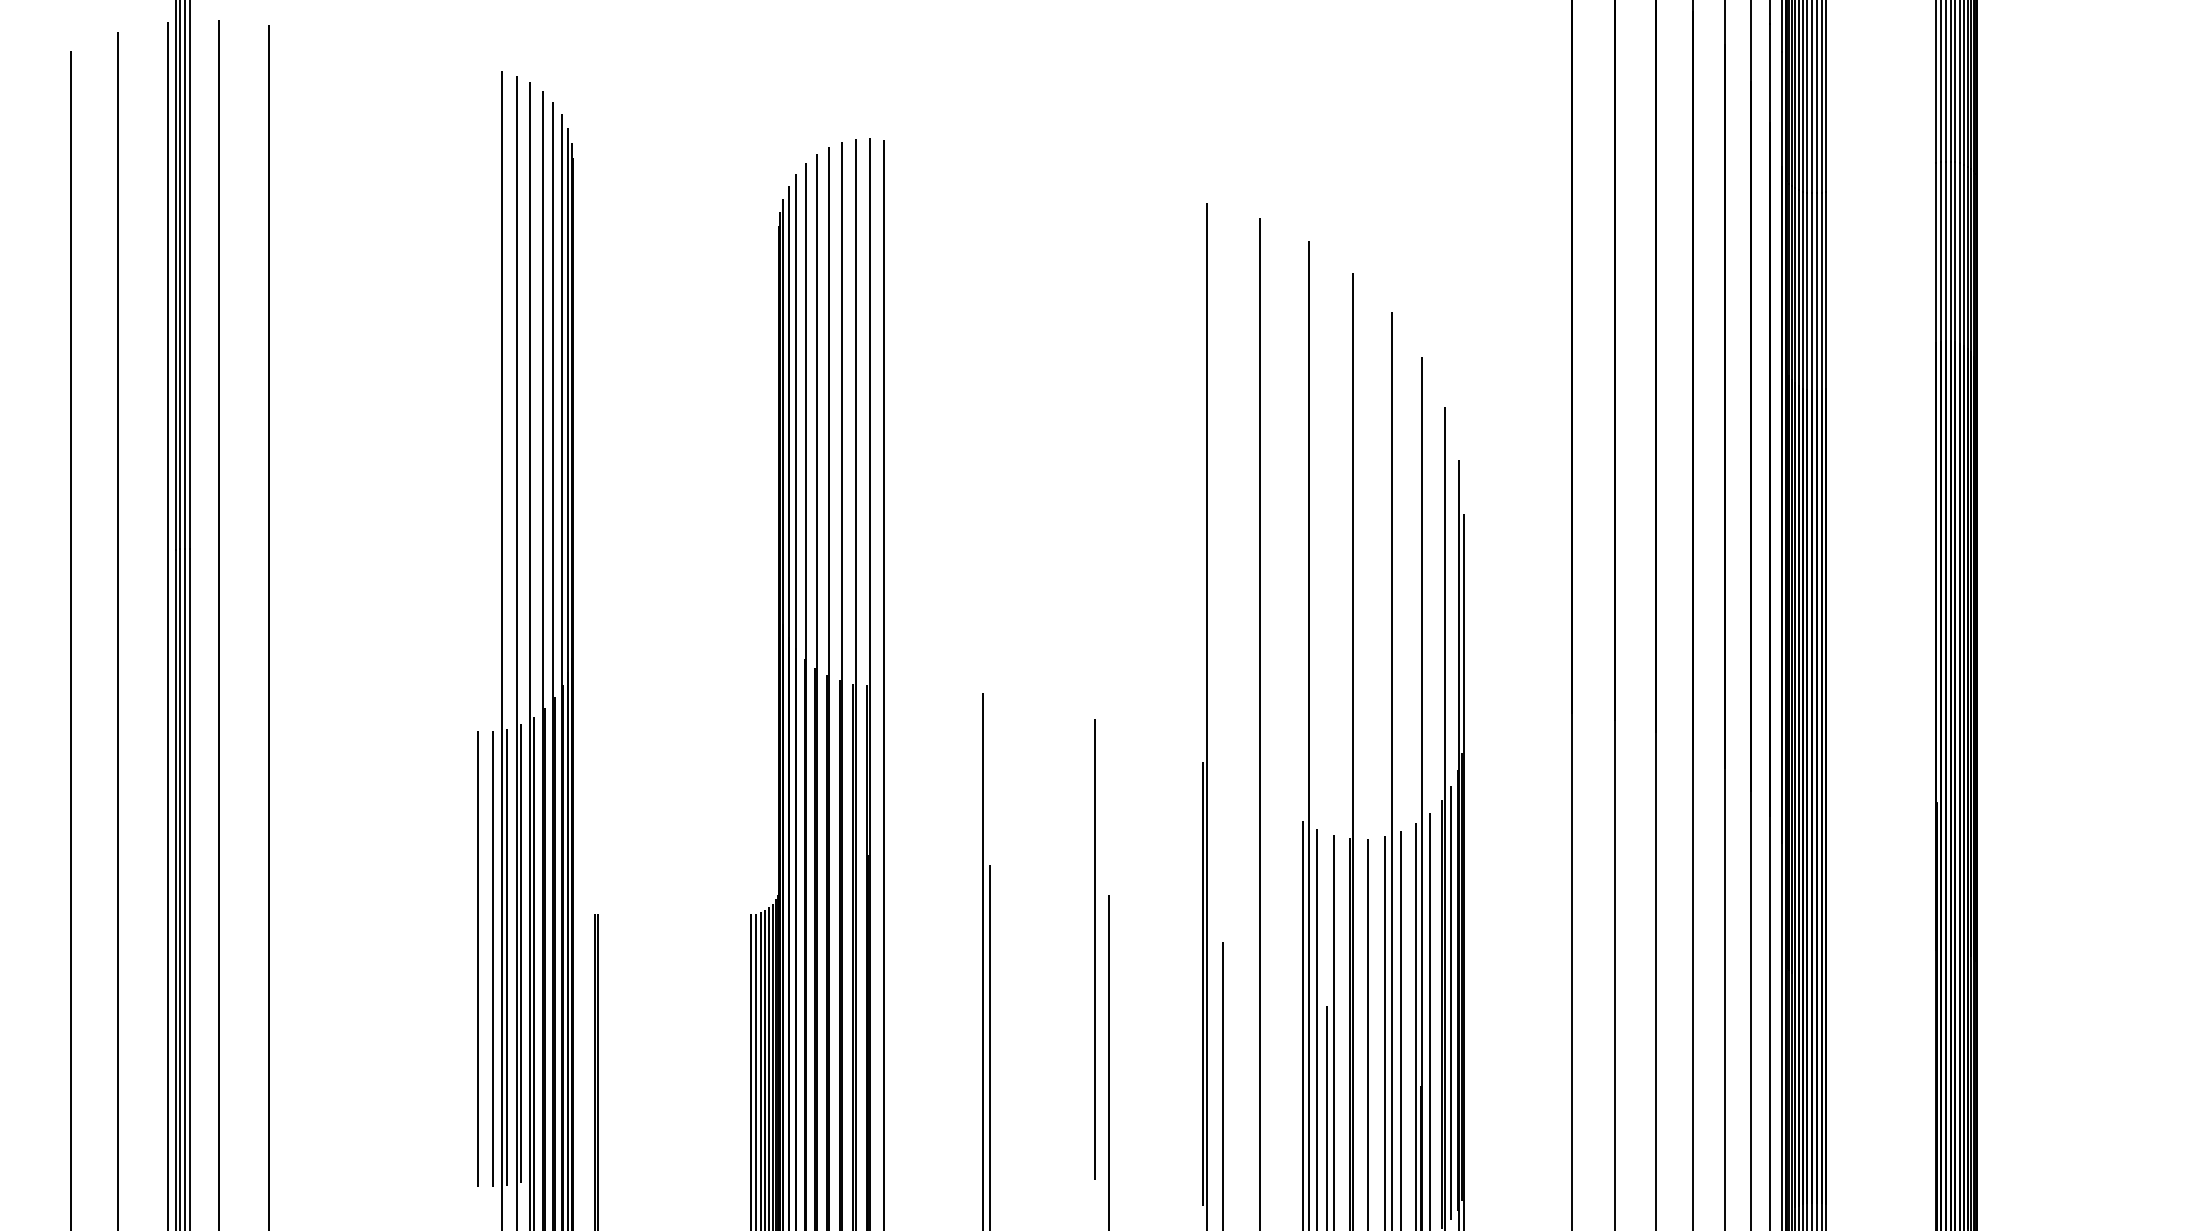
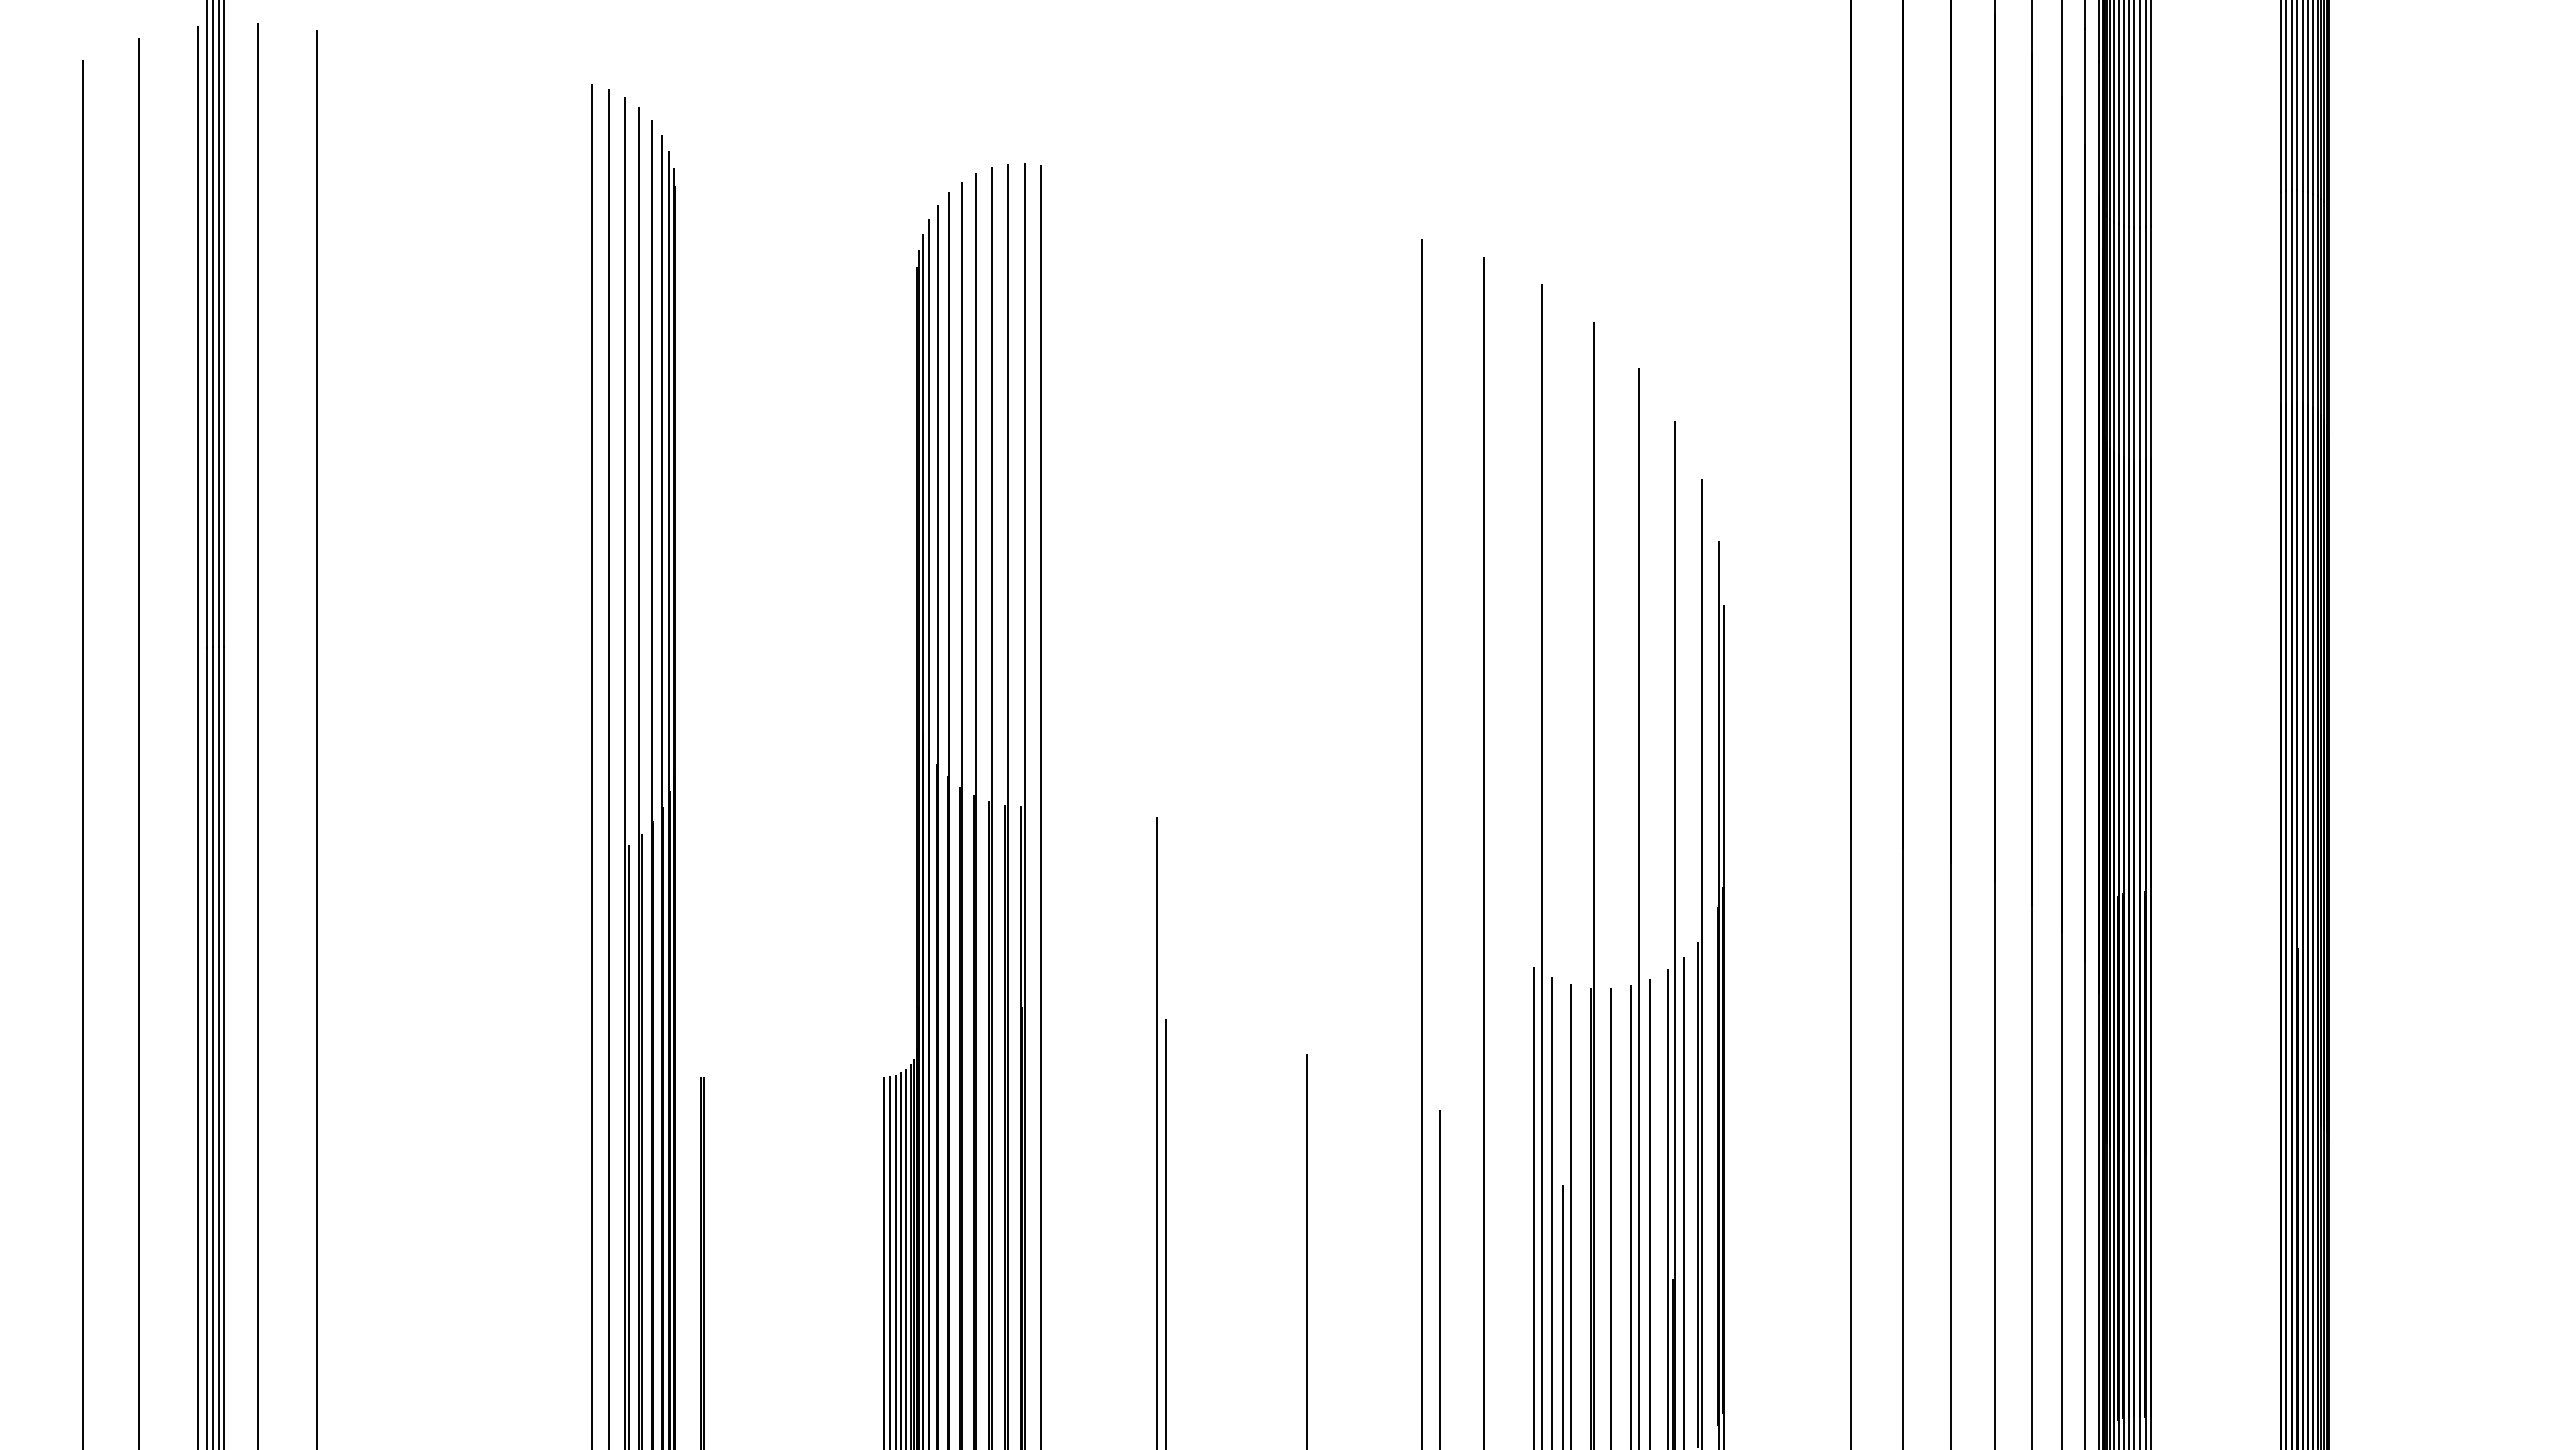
line: (1094, 949) -> (1289, 1118), removed
line: (520, 953) -> (613, 1122), removed
line: (507, 957) -> (597, 1127), removed
line: (478, 958) -> (563, 1129), removed
line: (492, 958) -> (580, 1129), removed
line: (1202, 983) -> (1416, 1158), removed
line: (1451, 1003) -> (1709, 1181), removed

